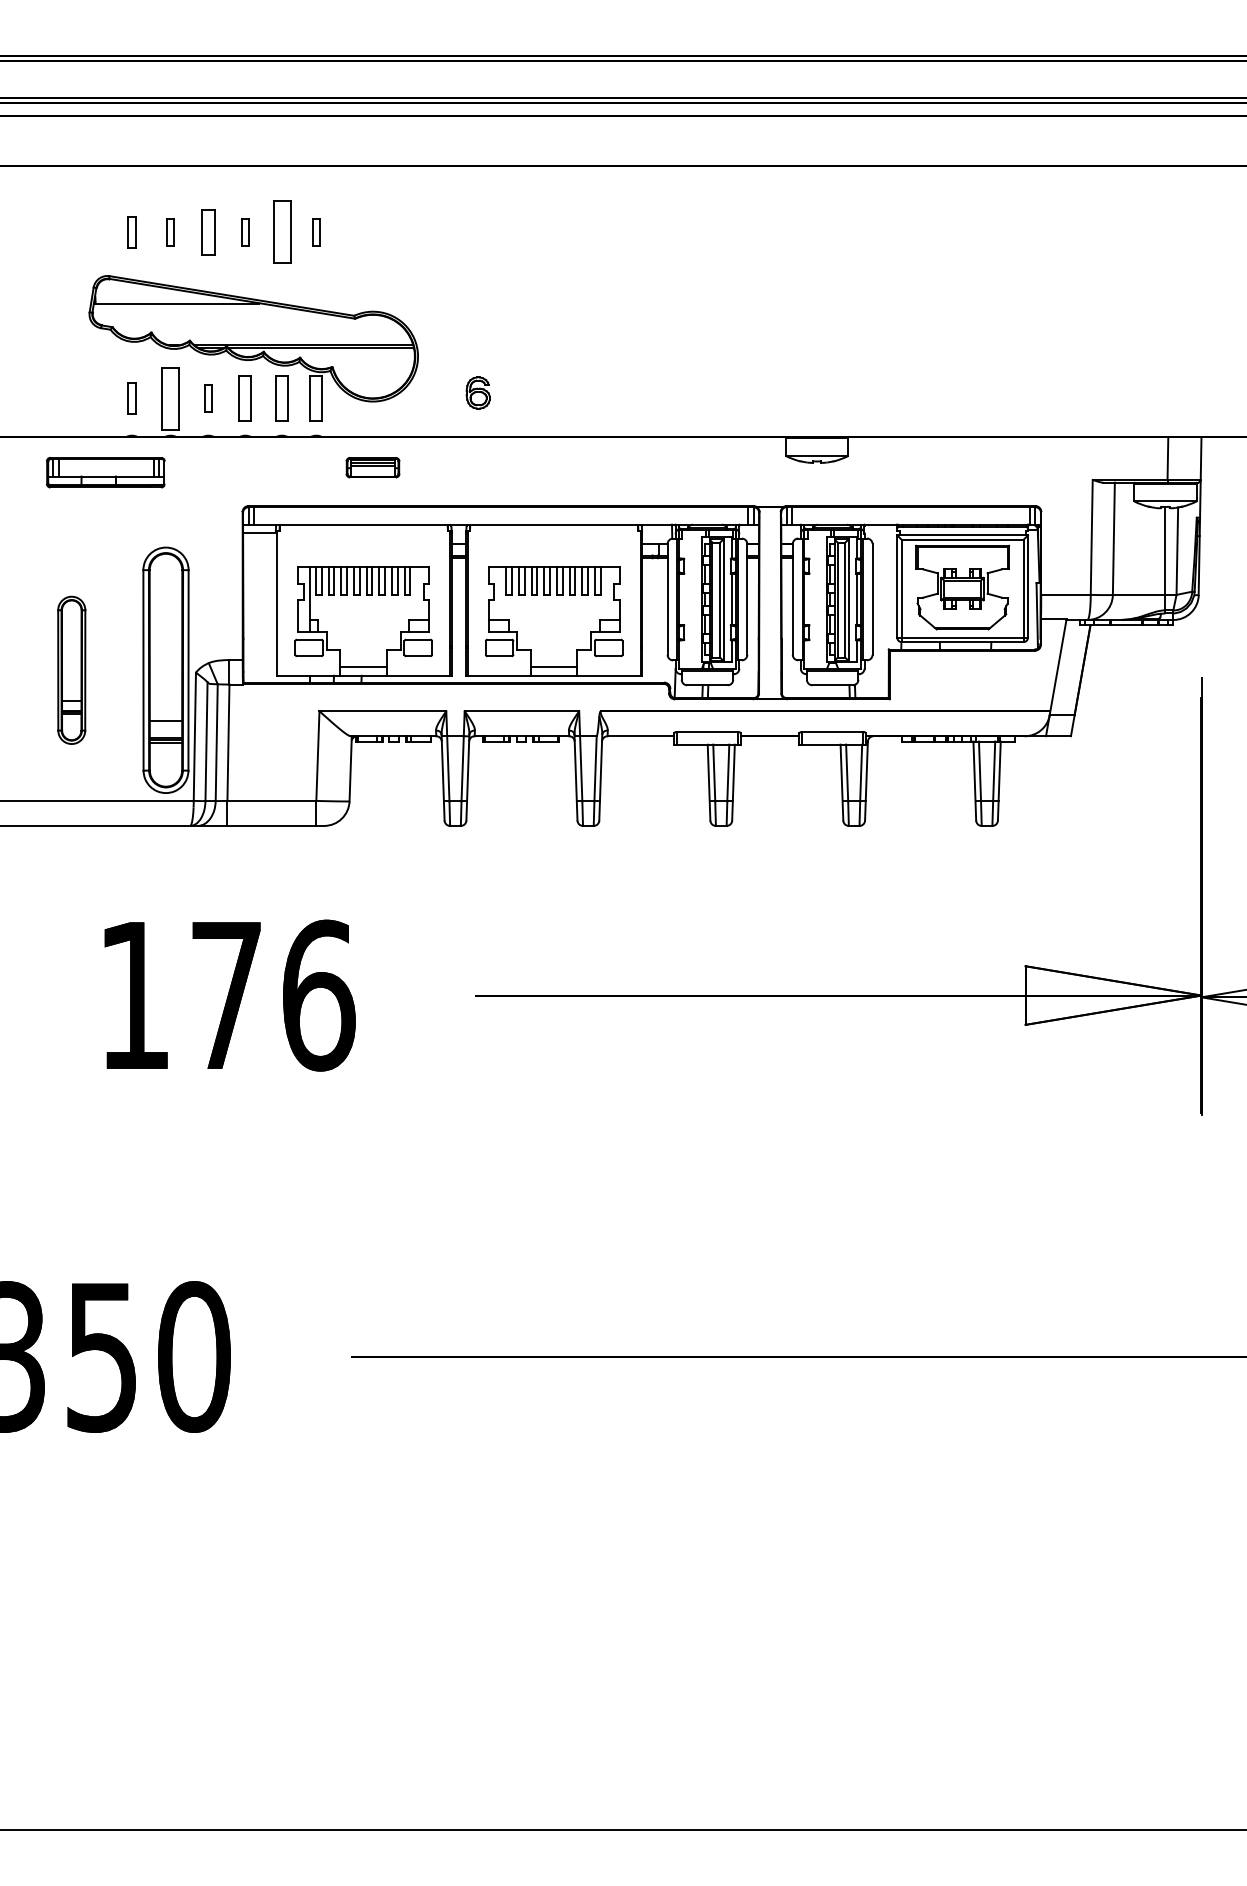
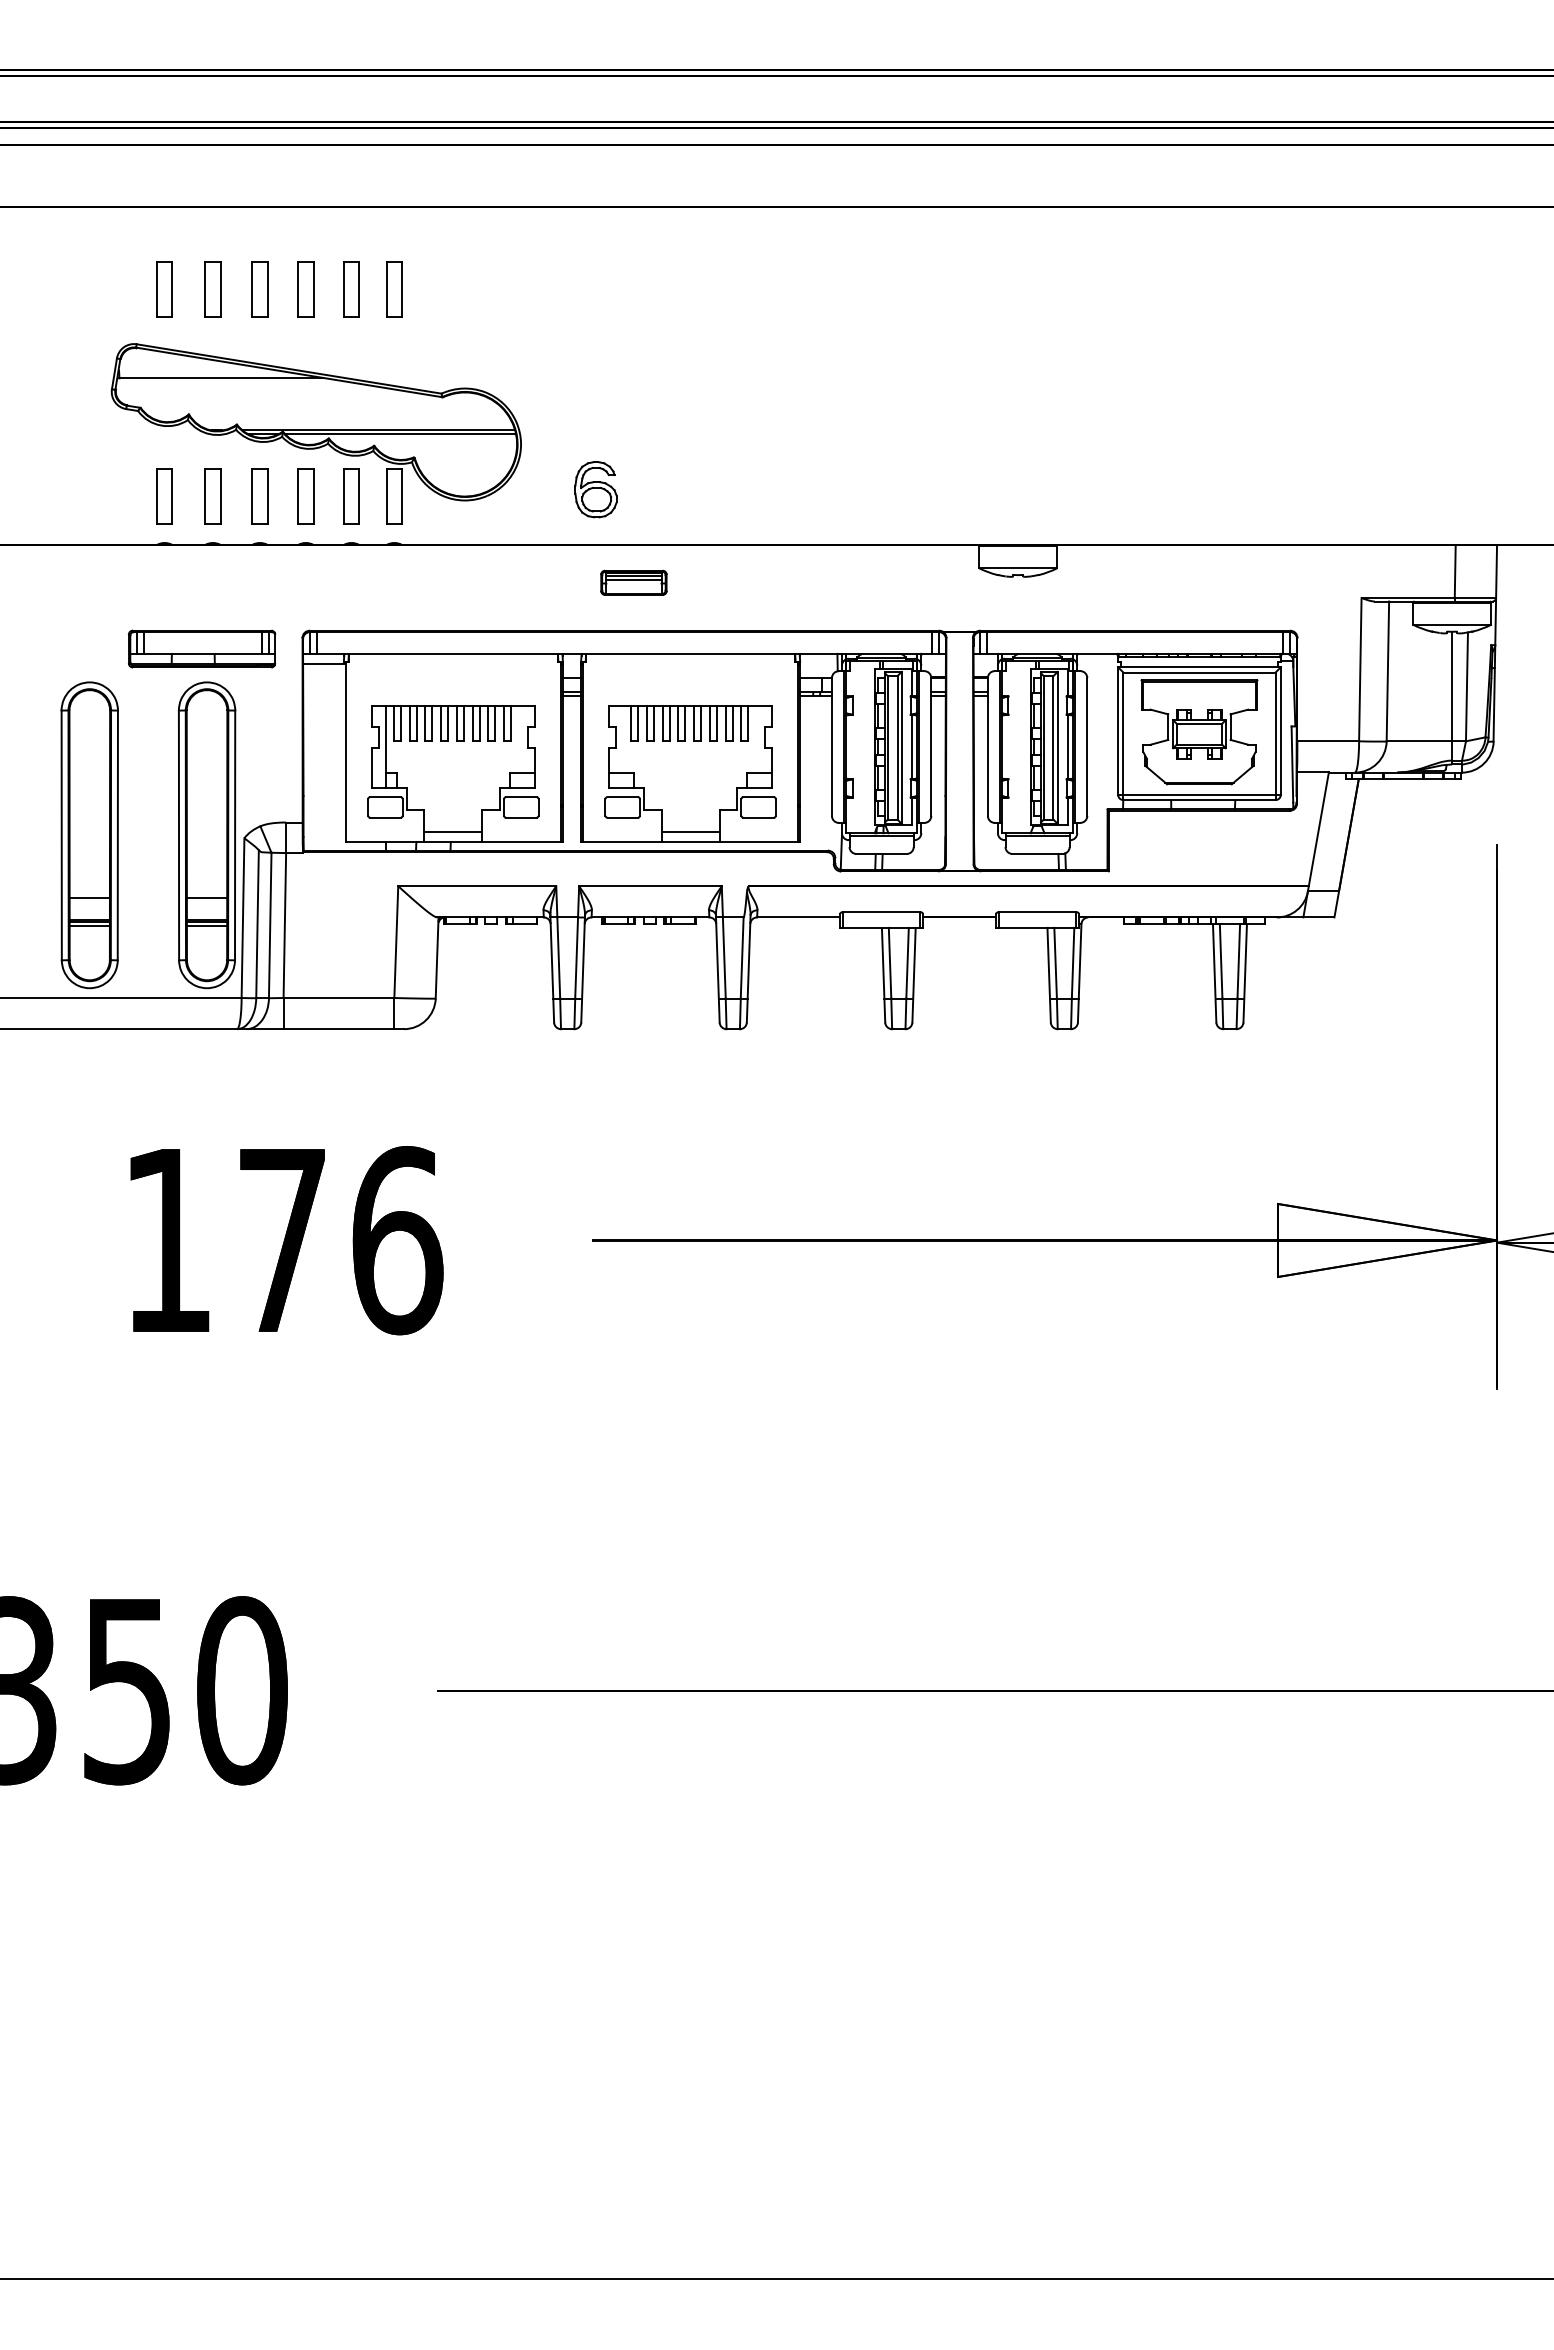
part: (131, 232) -> (164, 289), size x1.43
part: (170, 232) -> (212, 289), size x1.67
part: (245, 232) -> (305, 289), size x1.67
part: (281, 232) -> (351, 289), size x0.71
part: (316, 232) -> (394, 289), size x1.67
part: (477, 392) -> (595, 489), size x1.43
part: (131, 398) -> (164, 496), size x1.43
part: (170, 398) -> (212, 496), size x0.71
part: (208, 398) -> (259, 496), size x1.67
part: (372, 467) -> (633, 582), moved
part: (106, 472) -> (202, 648), moved
part: (71, 670) -> (89, 835), size x1.67

